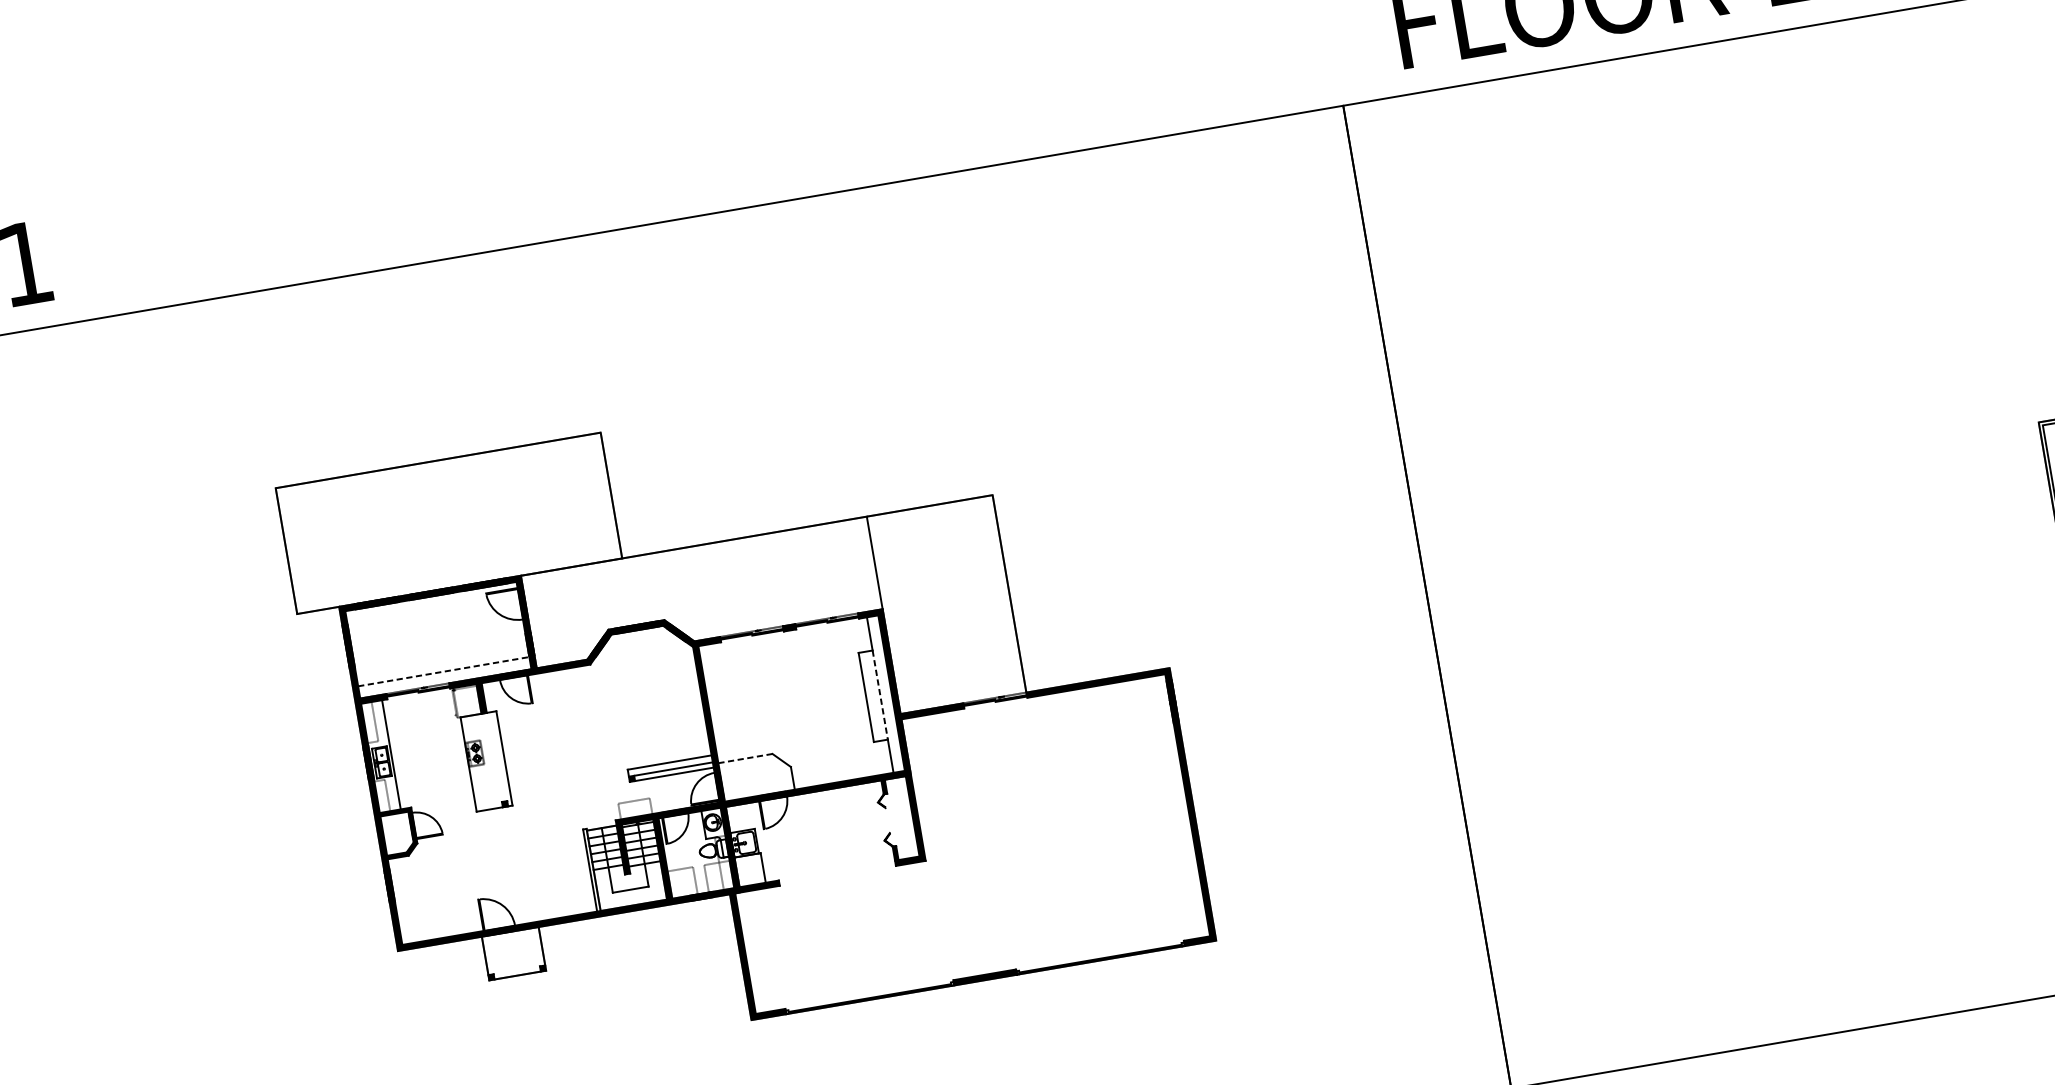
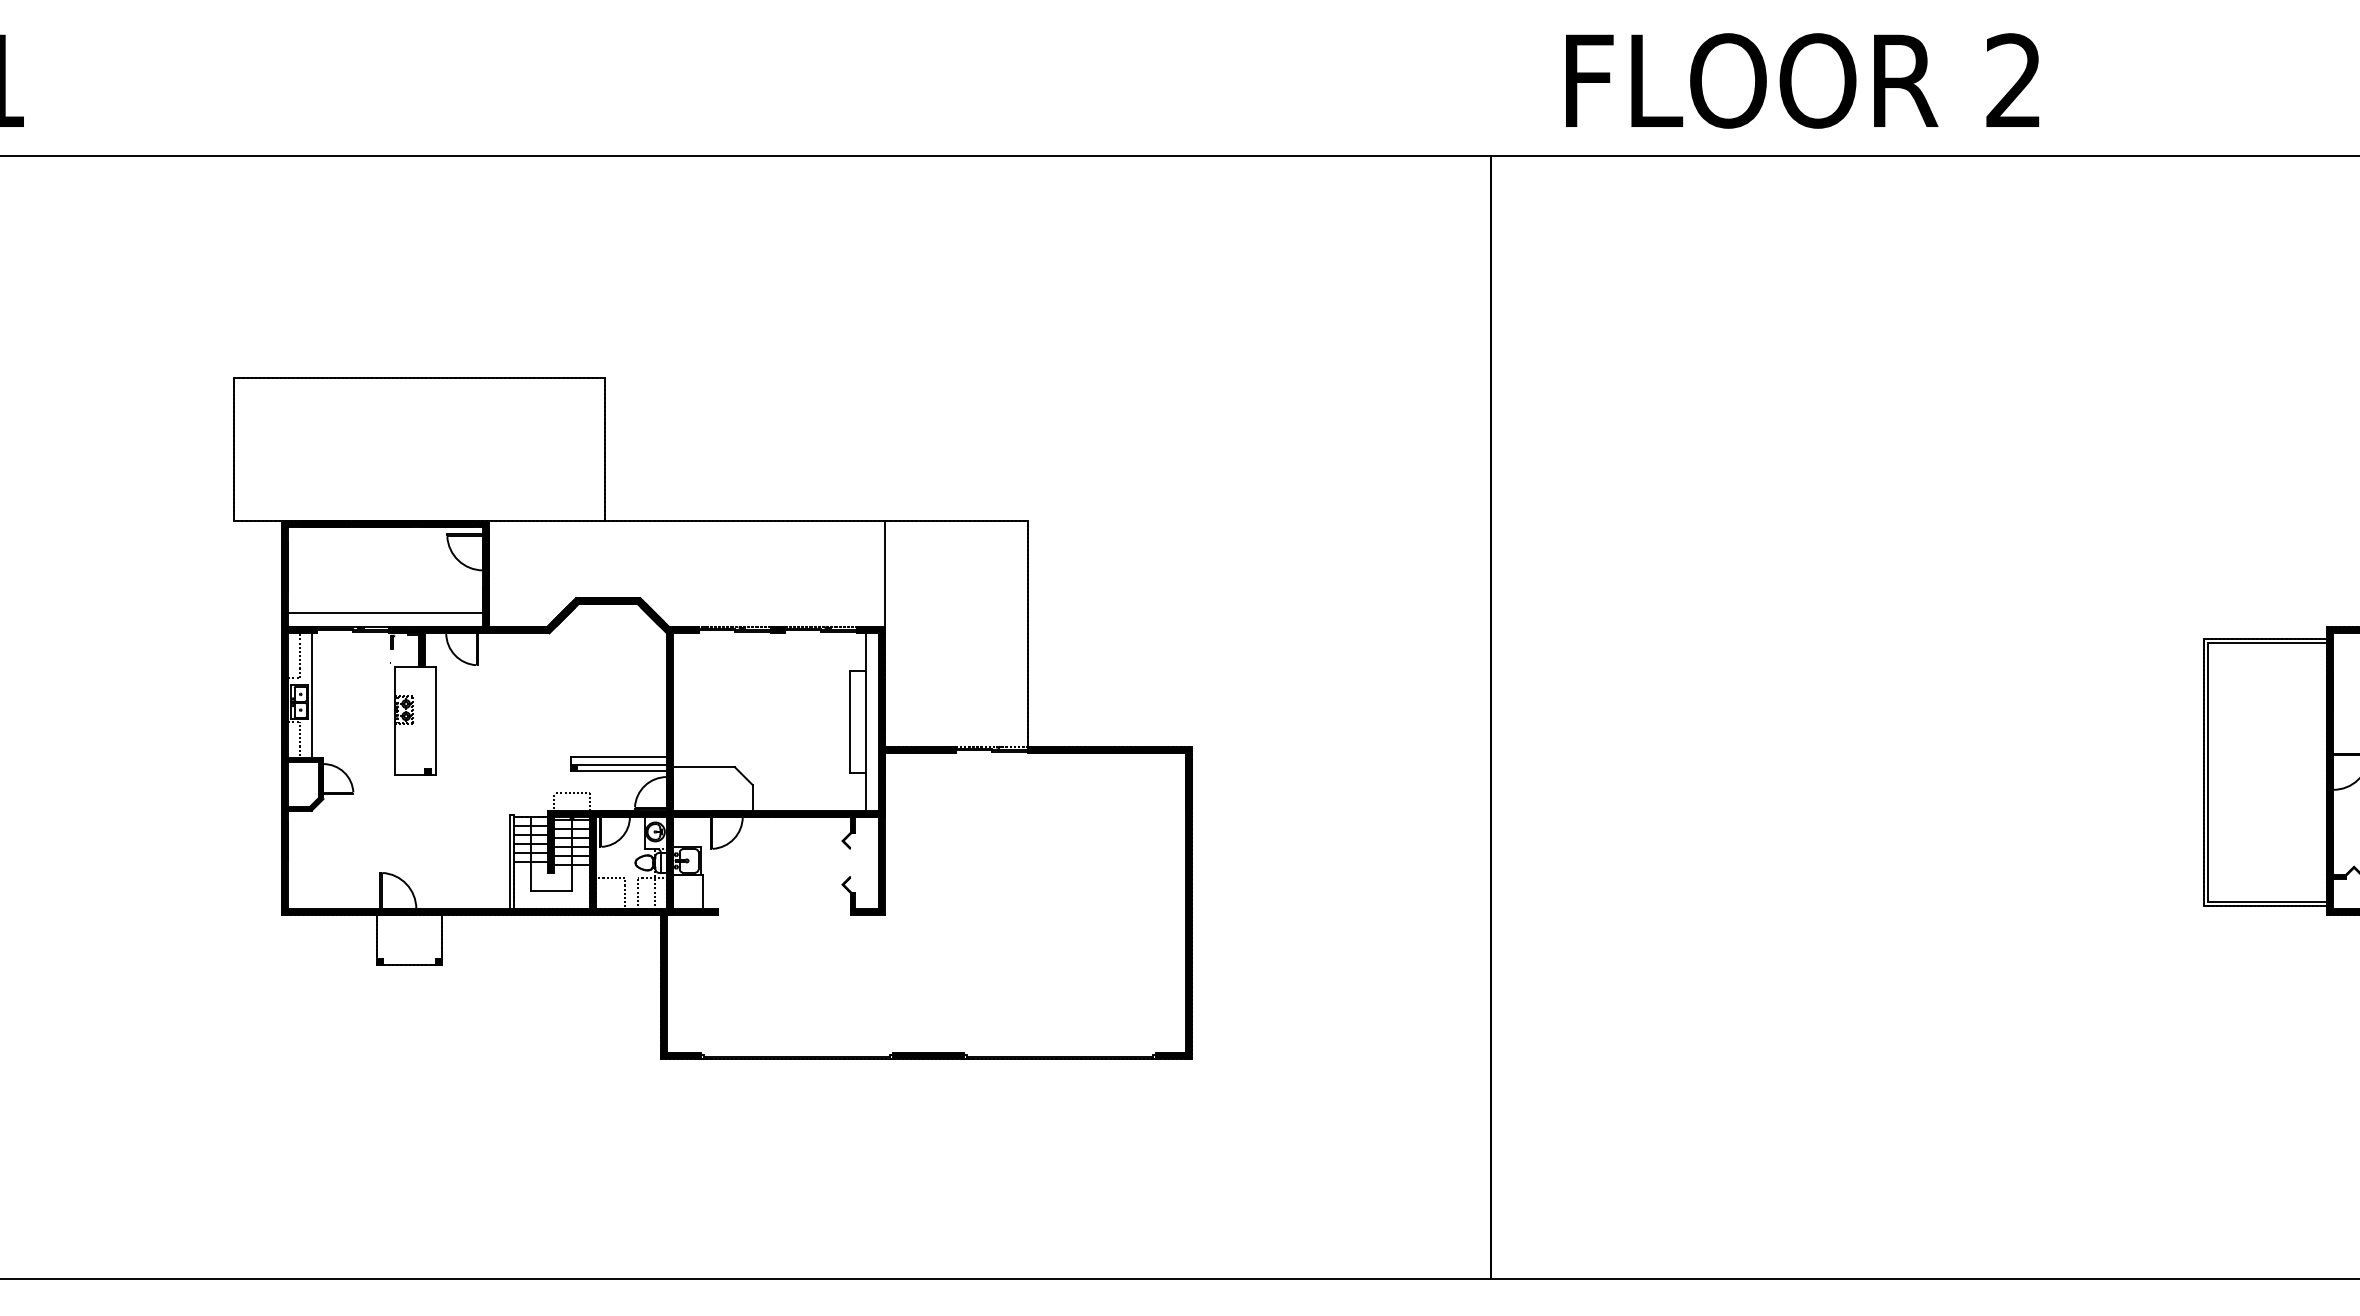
line: (443, 671) -> (385, 613), dashed -> solid
line: (880, 695) -> (865, 722), dashed -> solid
line: (745, 759) -> (703, 767), dashed -> solid

